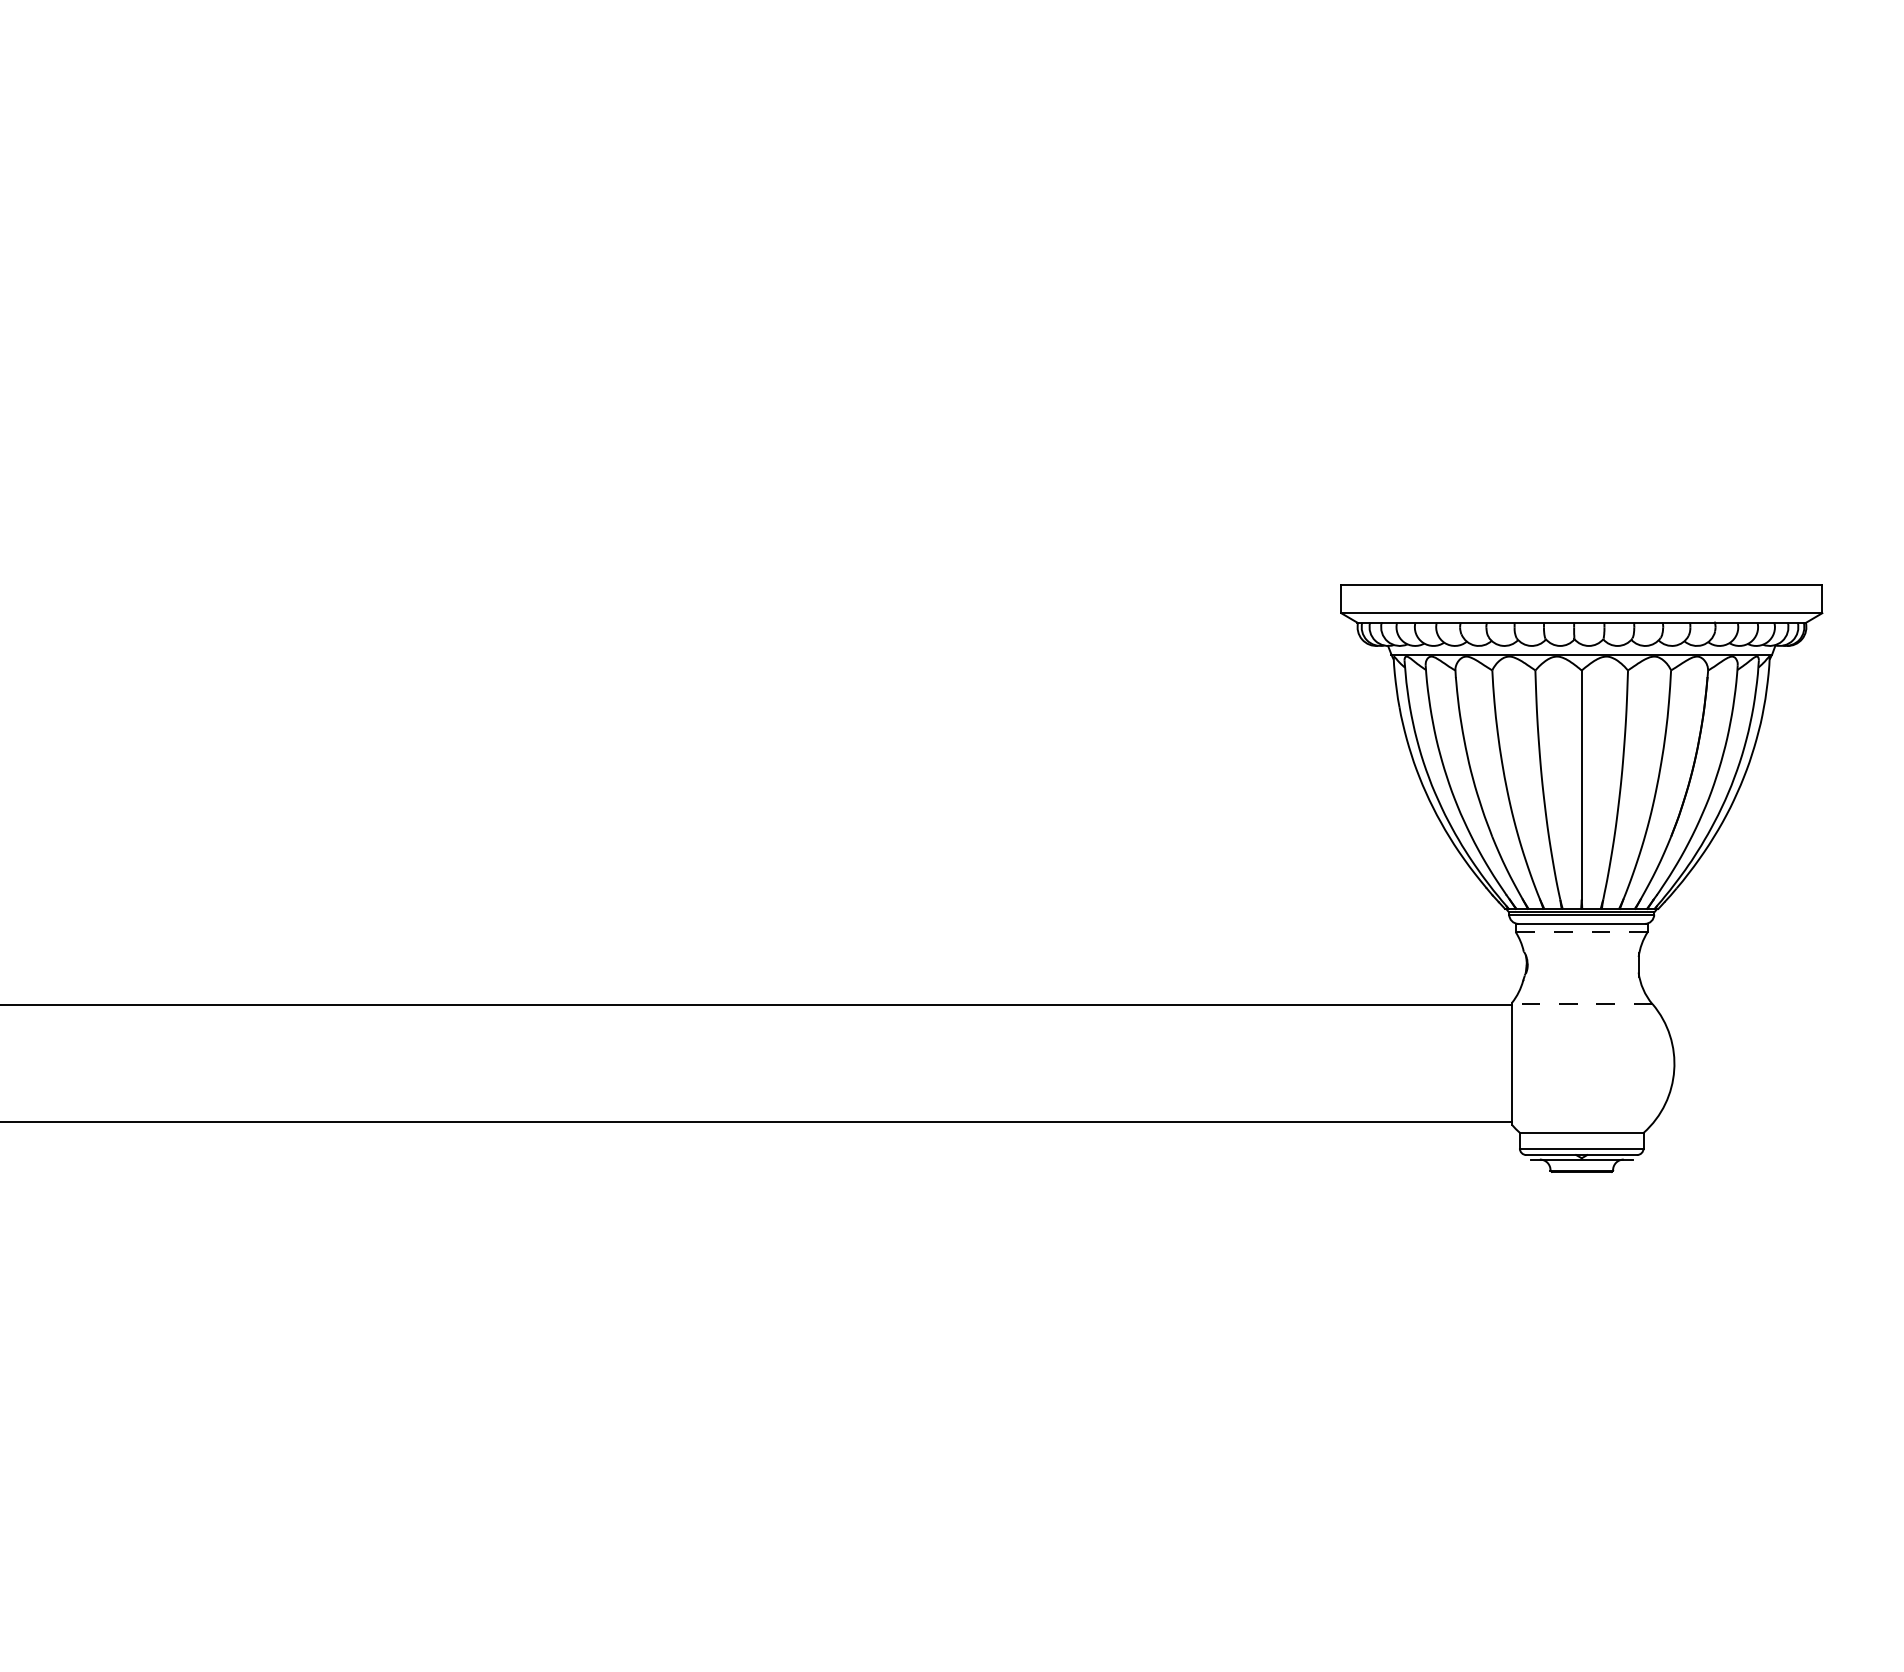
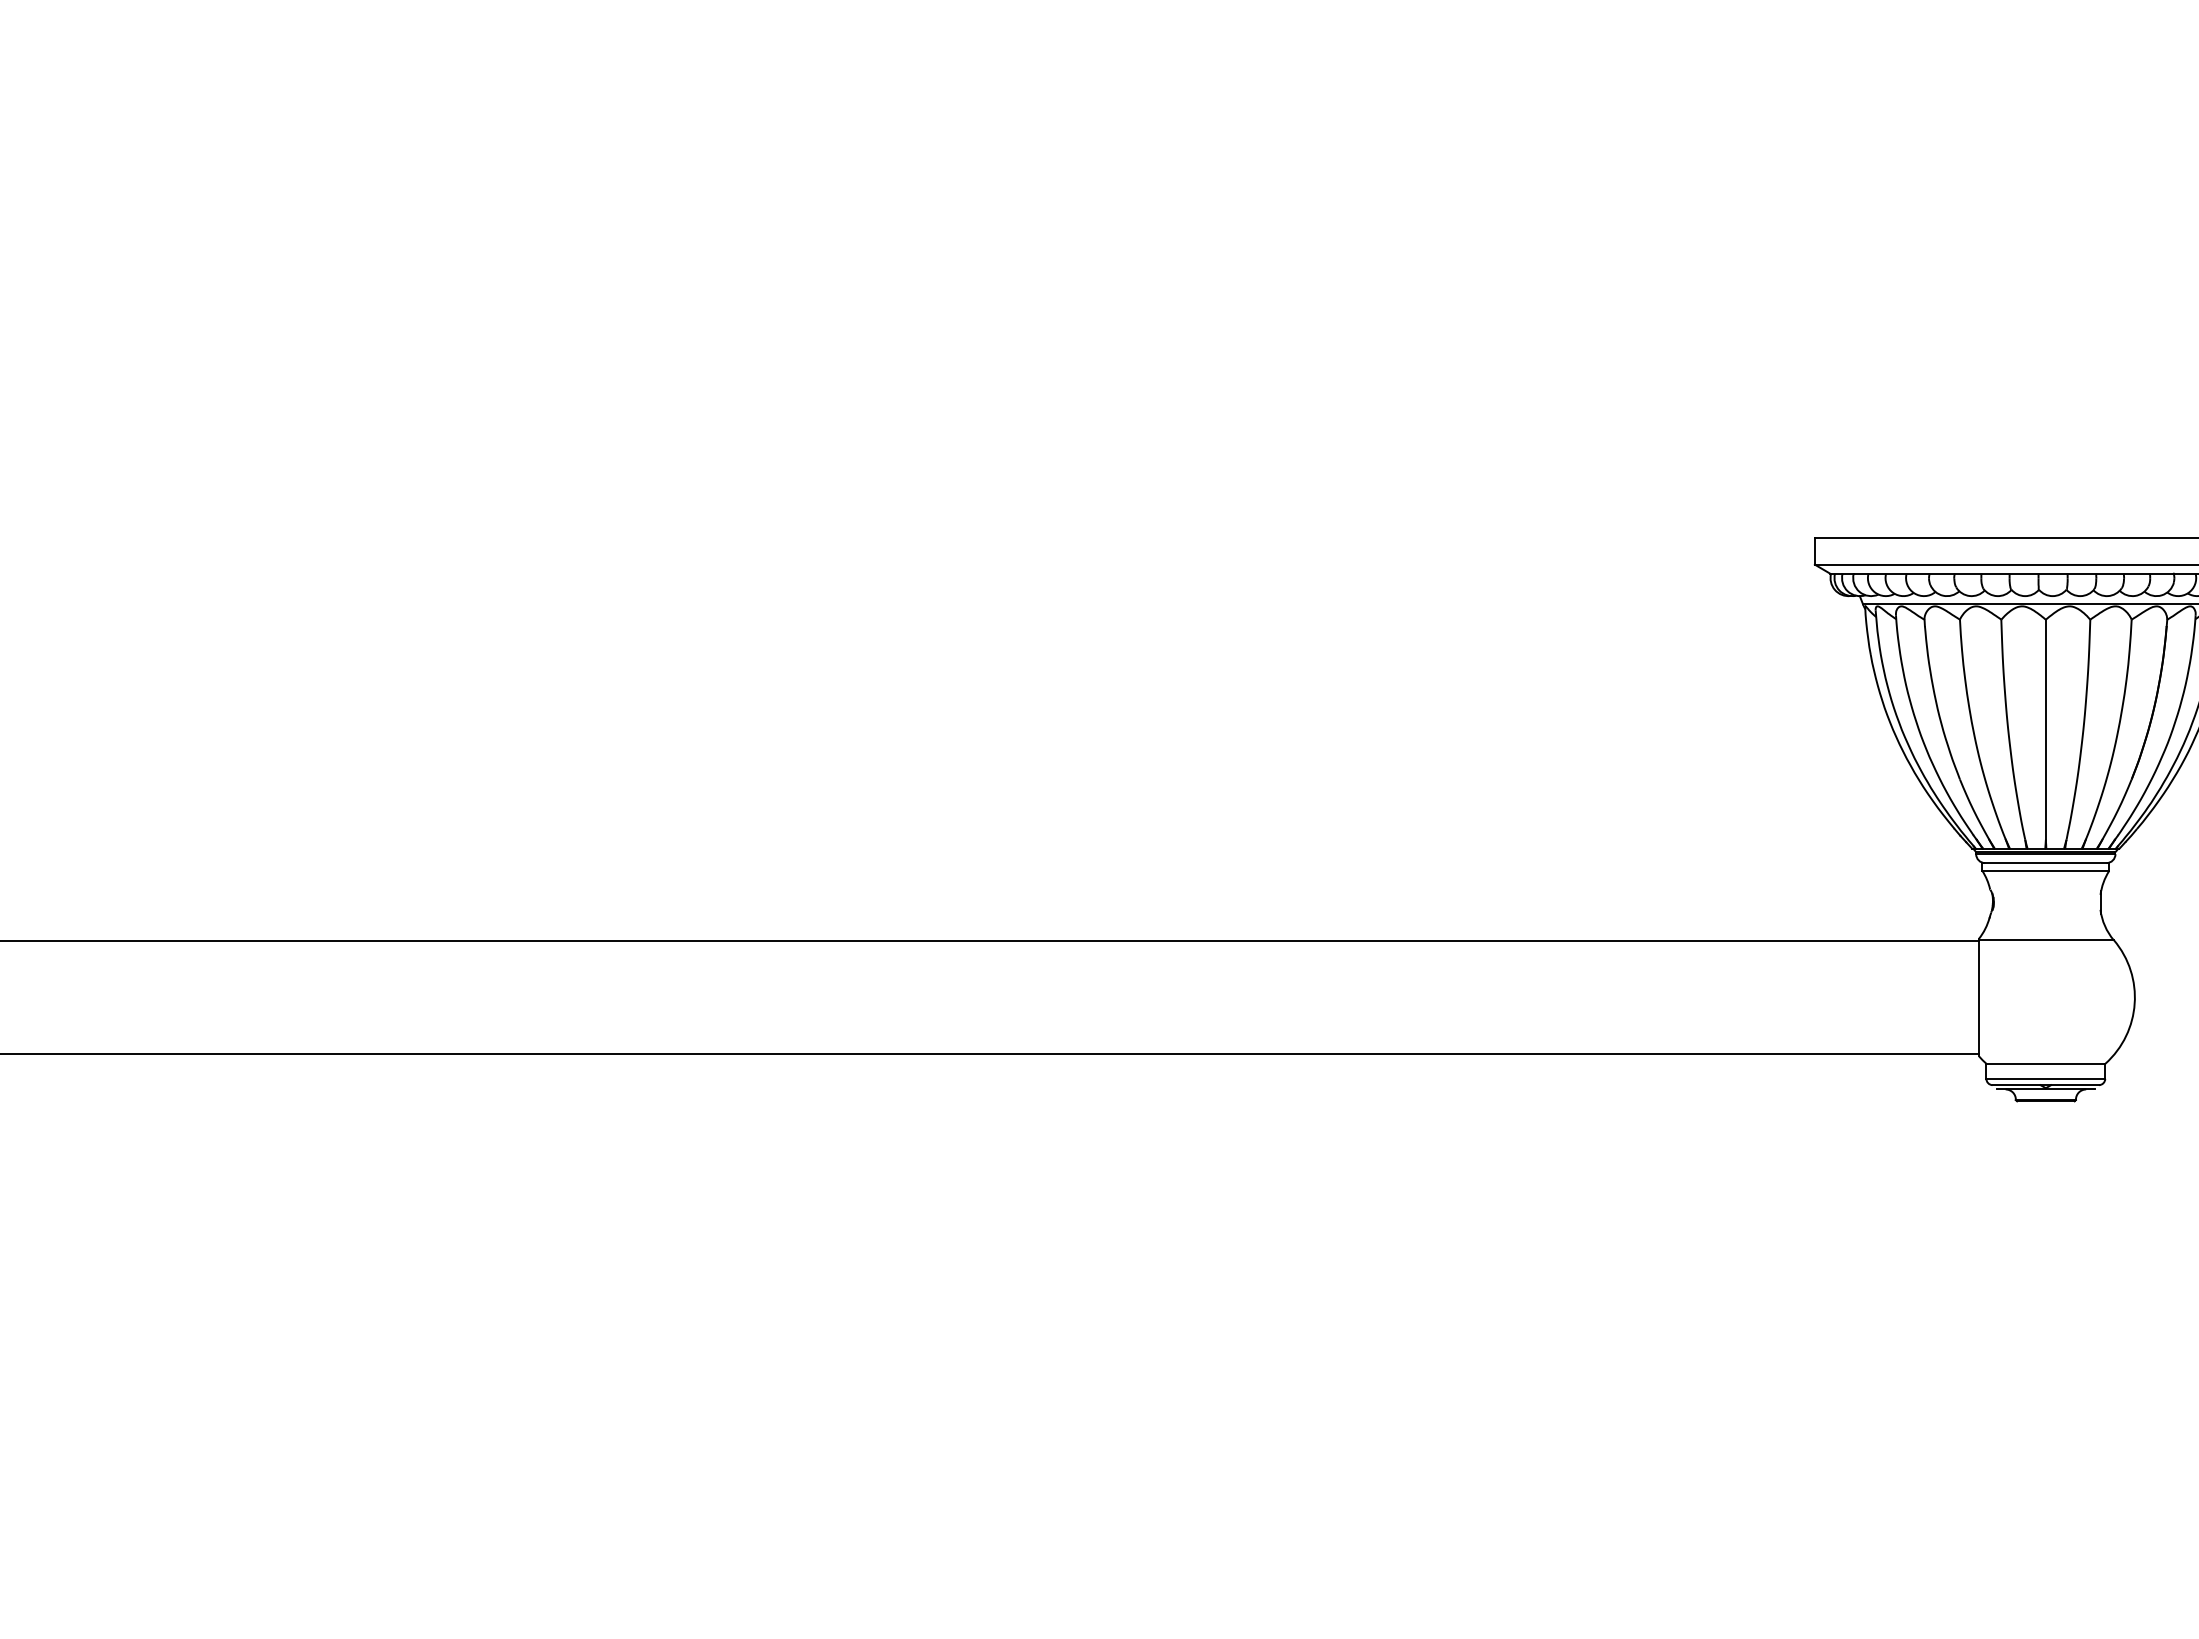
line: (1581, 932) -> (2045, 871), dashed -> solid
line: (1581, 1004) -> (2045, 940), dashed -> solid

